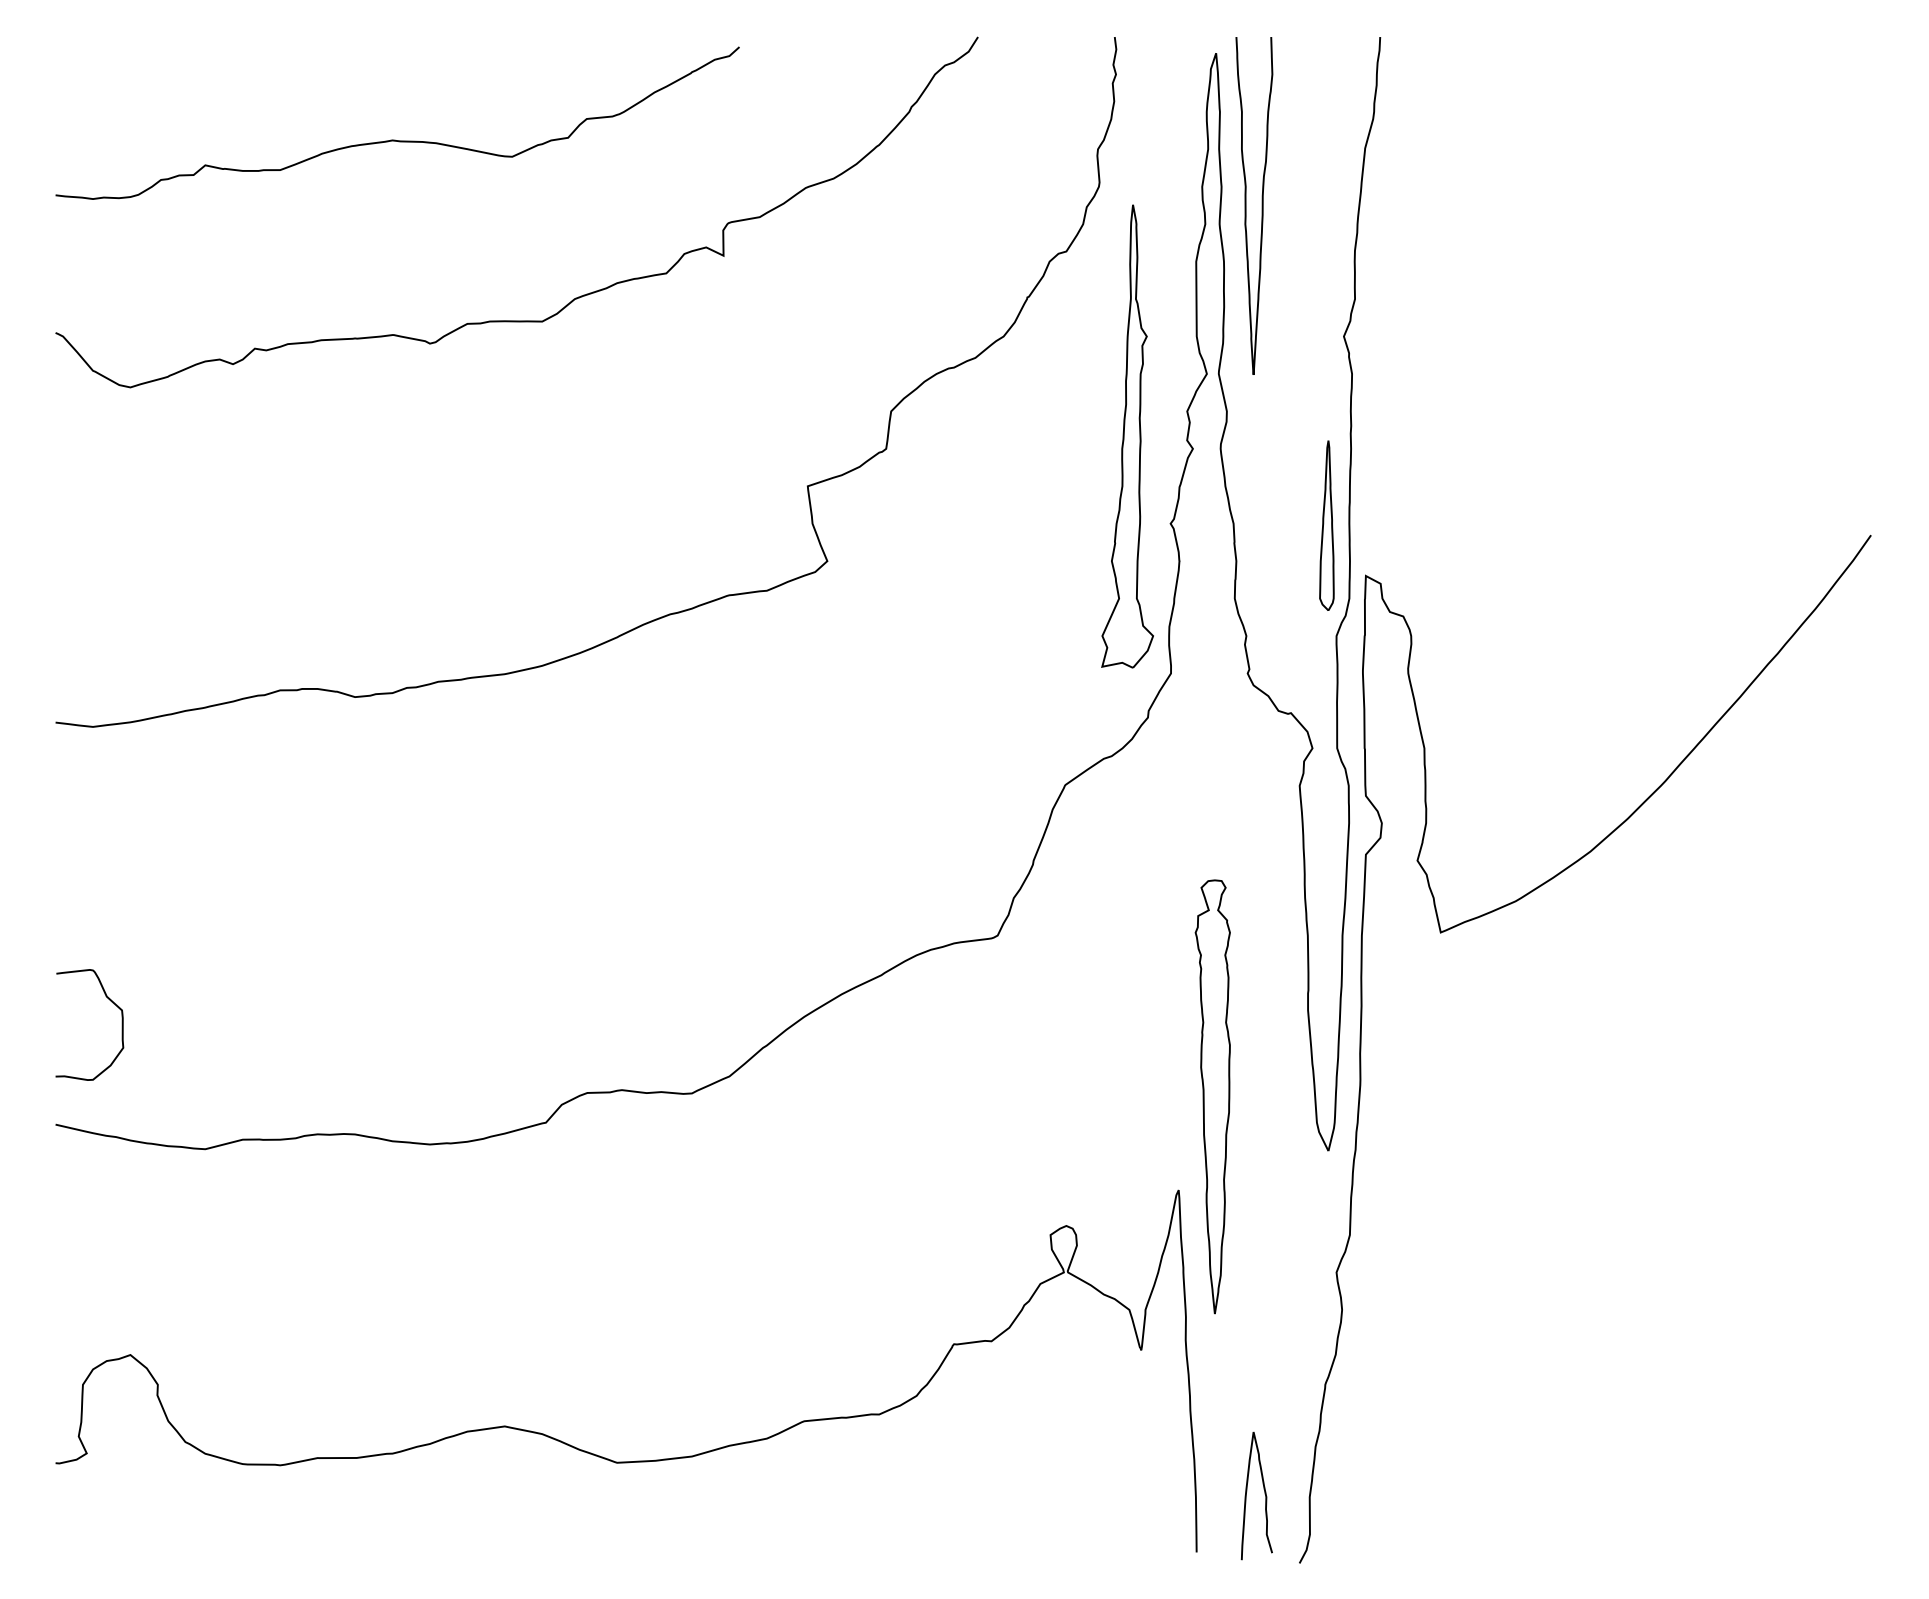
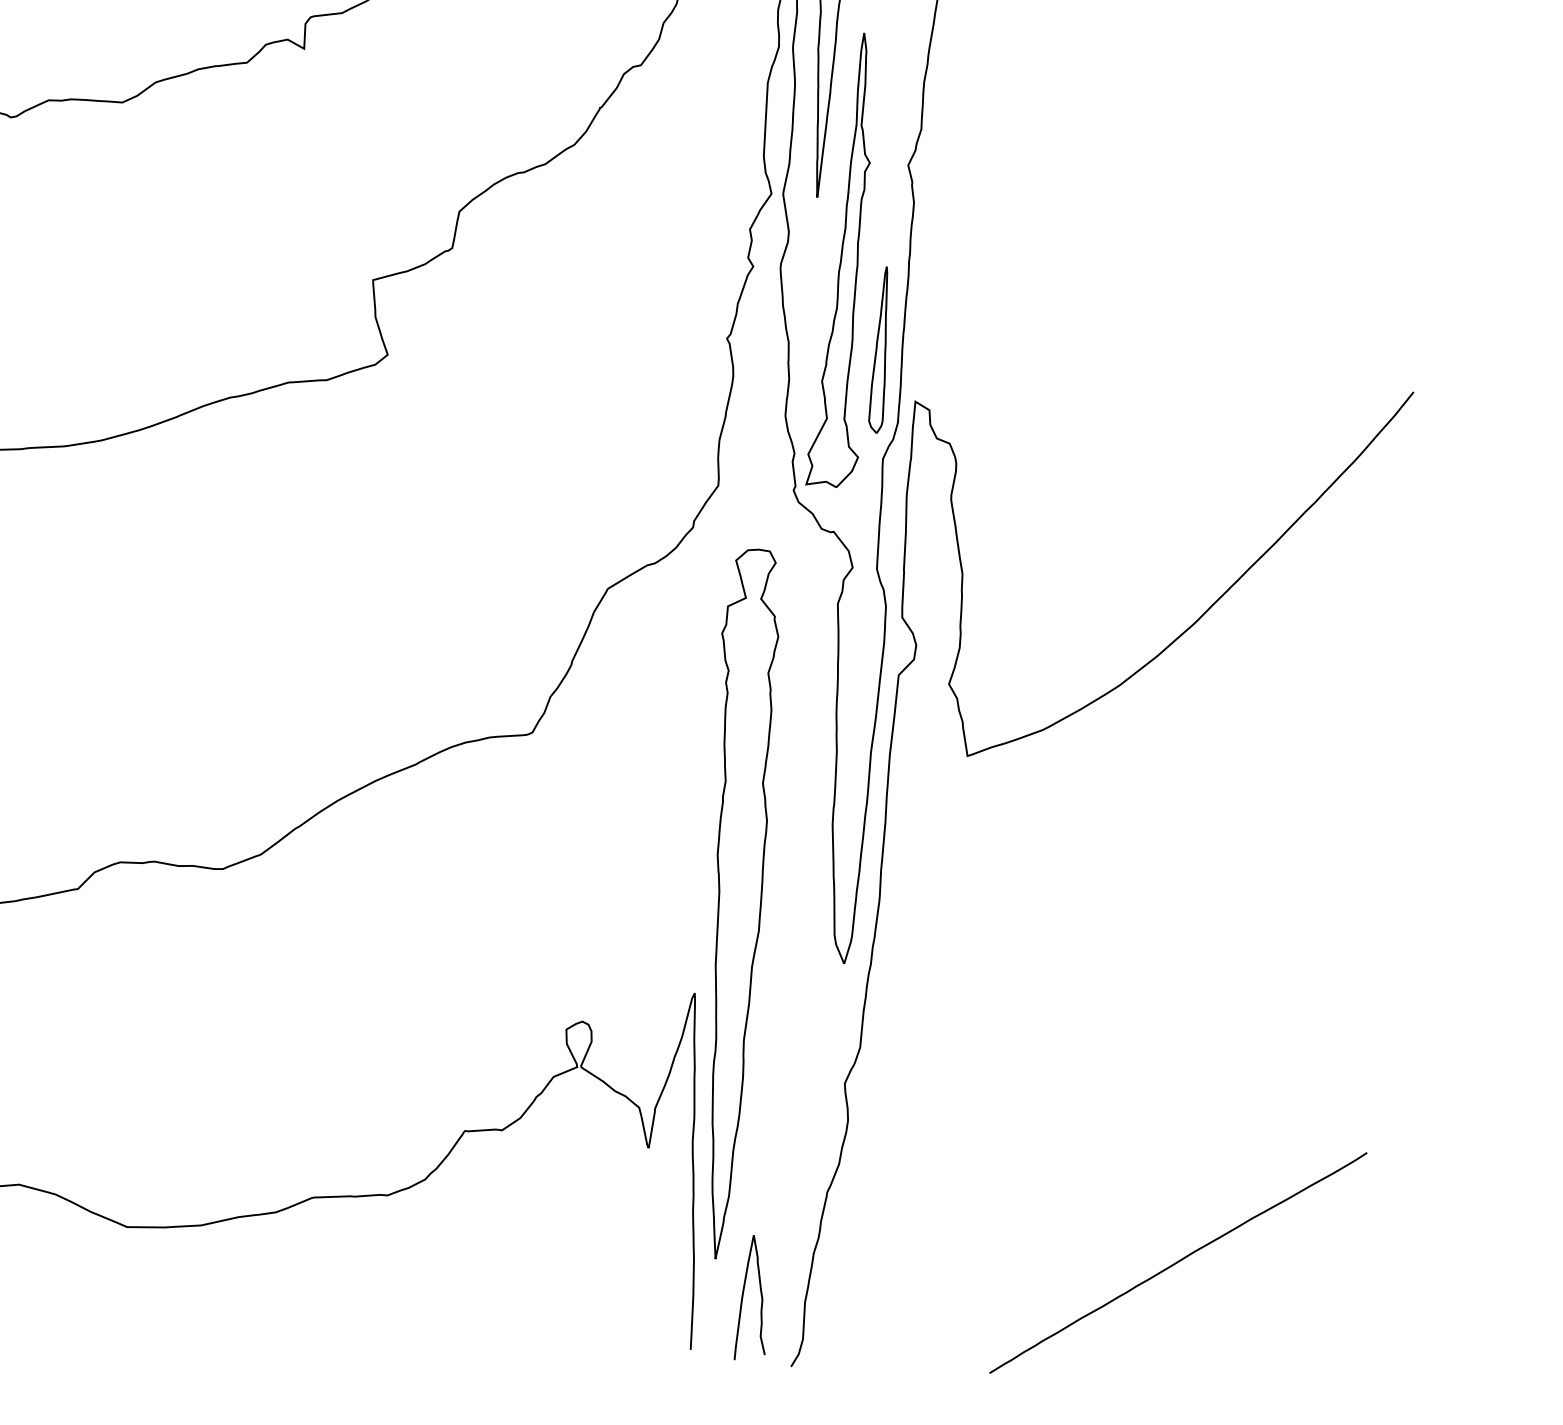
part: (1127, 436) -> (844, 259), moved
part: (1212, 1096) -> (733, 903), size x1.67
curve: (1686, 1433) -> (1178, 1262), added

